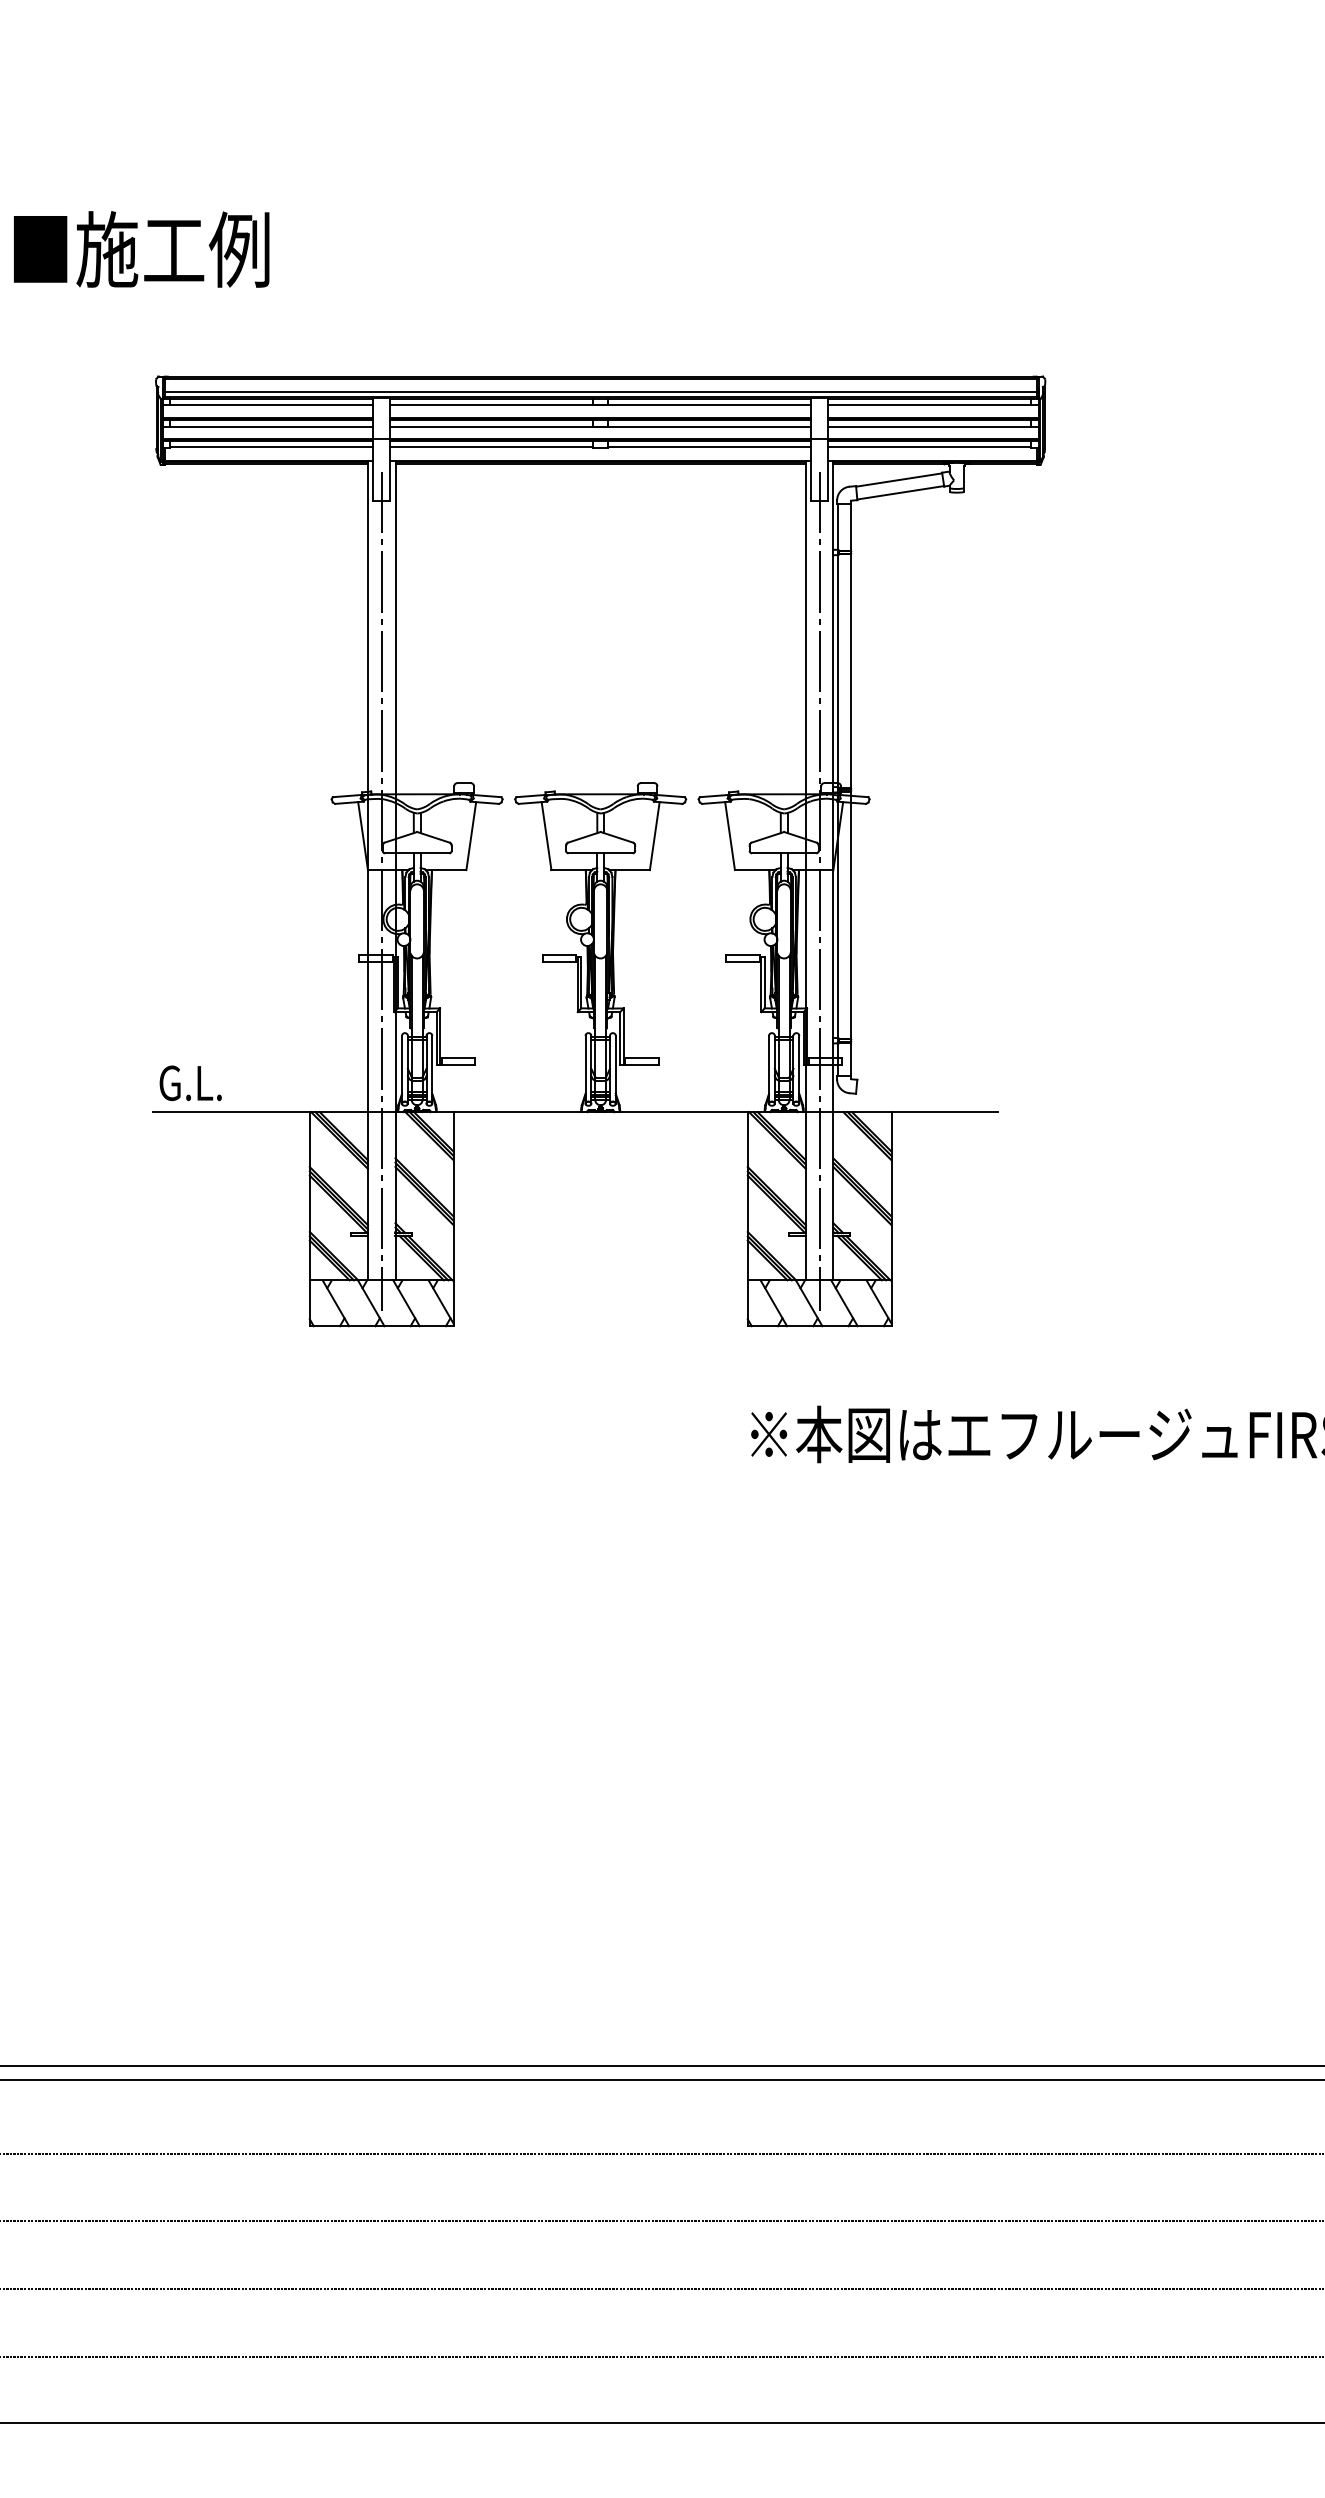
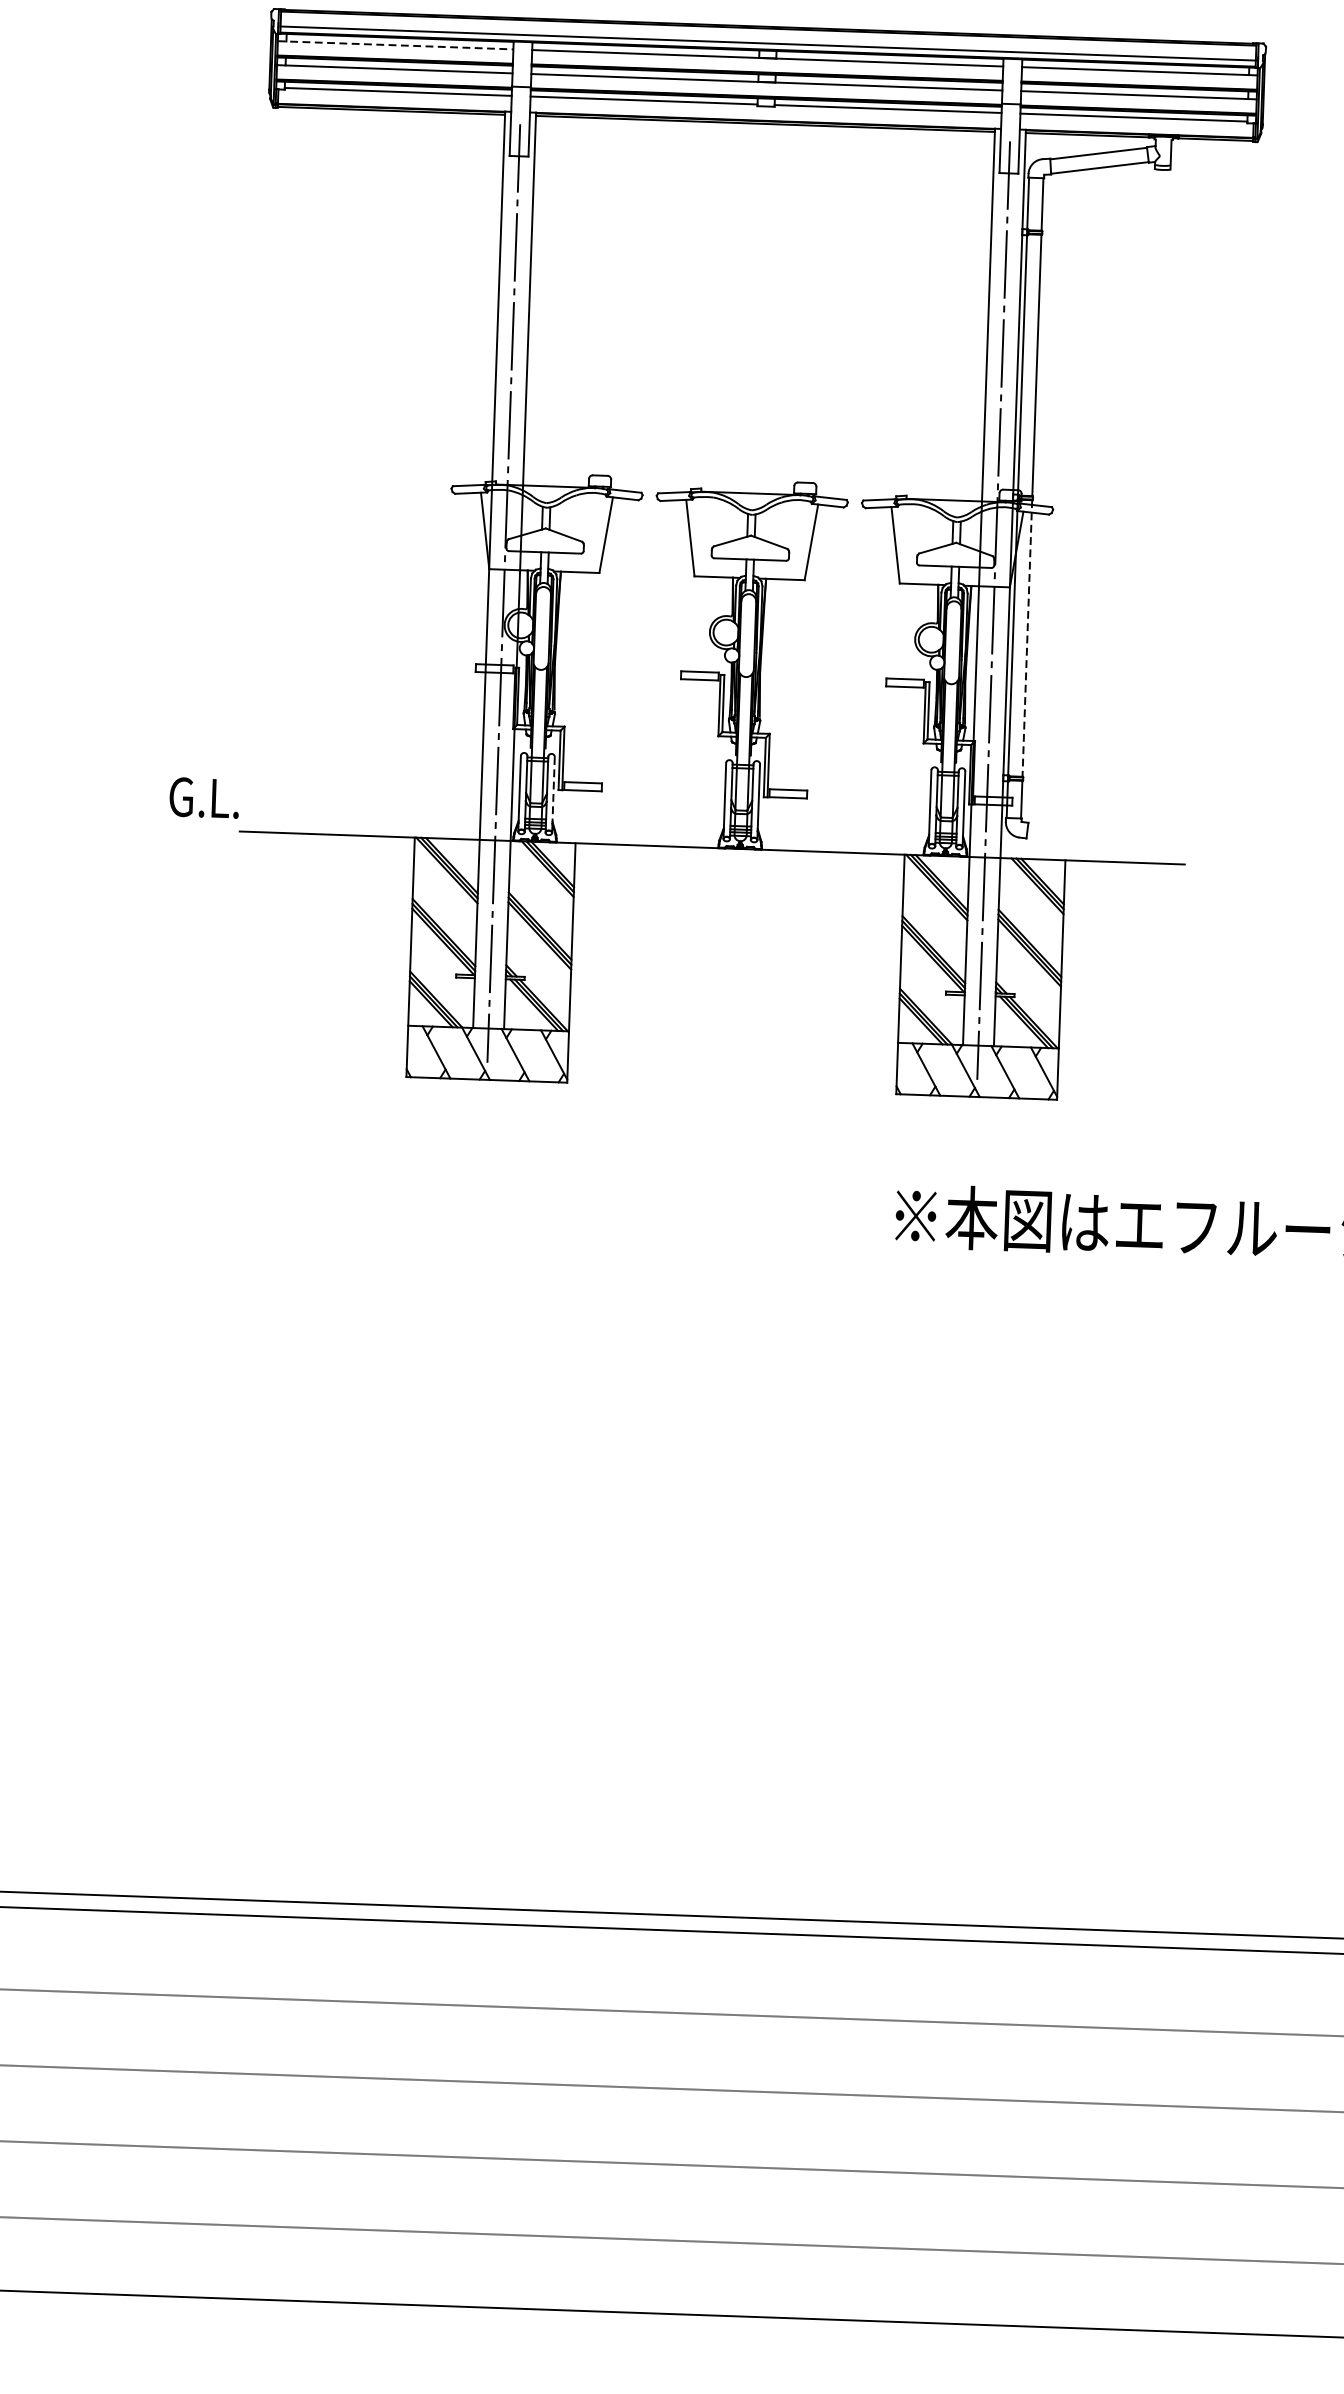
line: (268, 405) -> (396, 45), solid -> dashed
line: (850, 915) -> (1027, 638), solid -> dashed
line: (432, 1065) -> (553, 790), solid -> dashed
text: (190, 1082) -> (204, 797), moved

